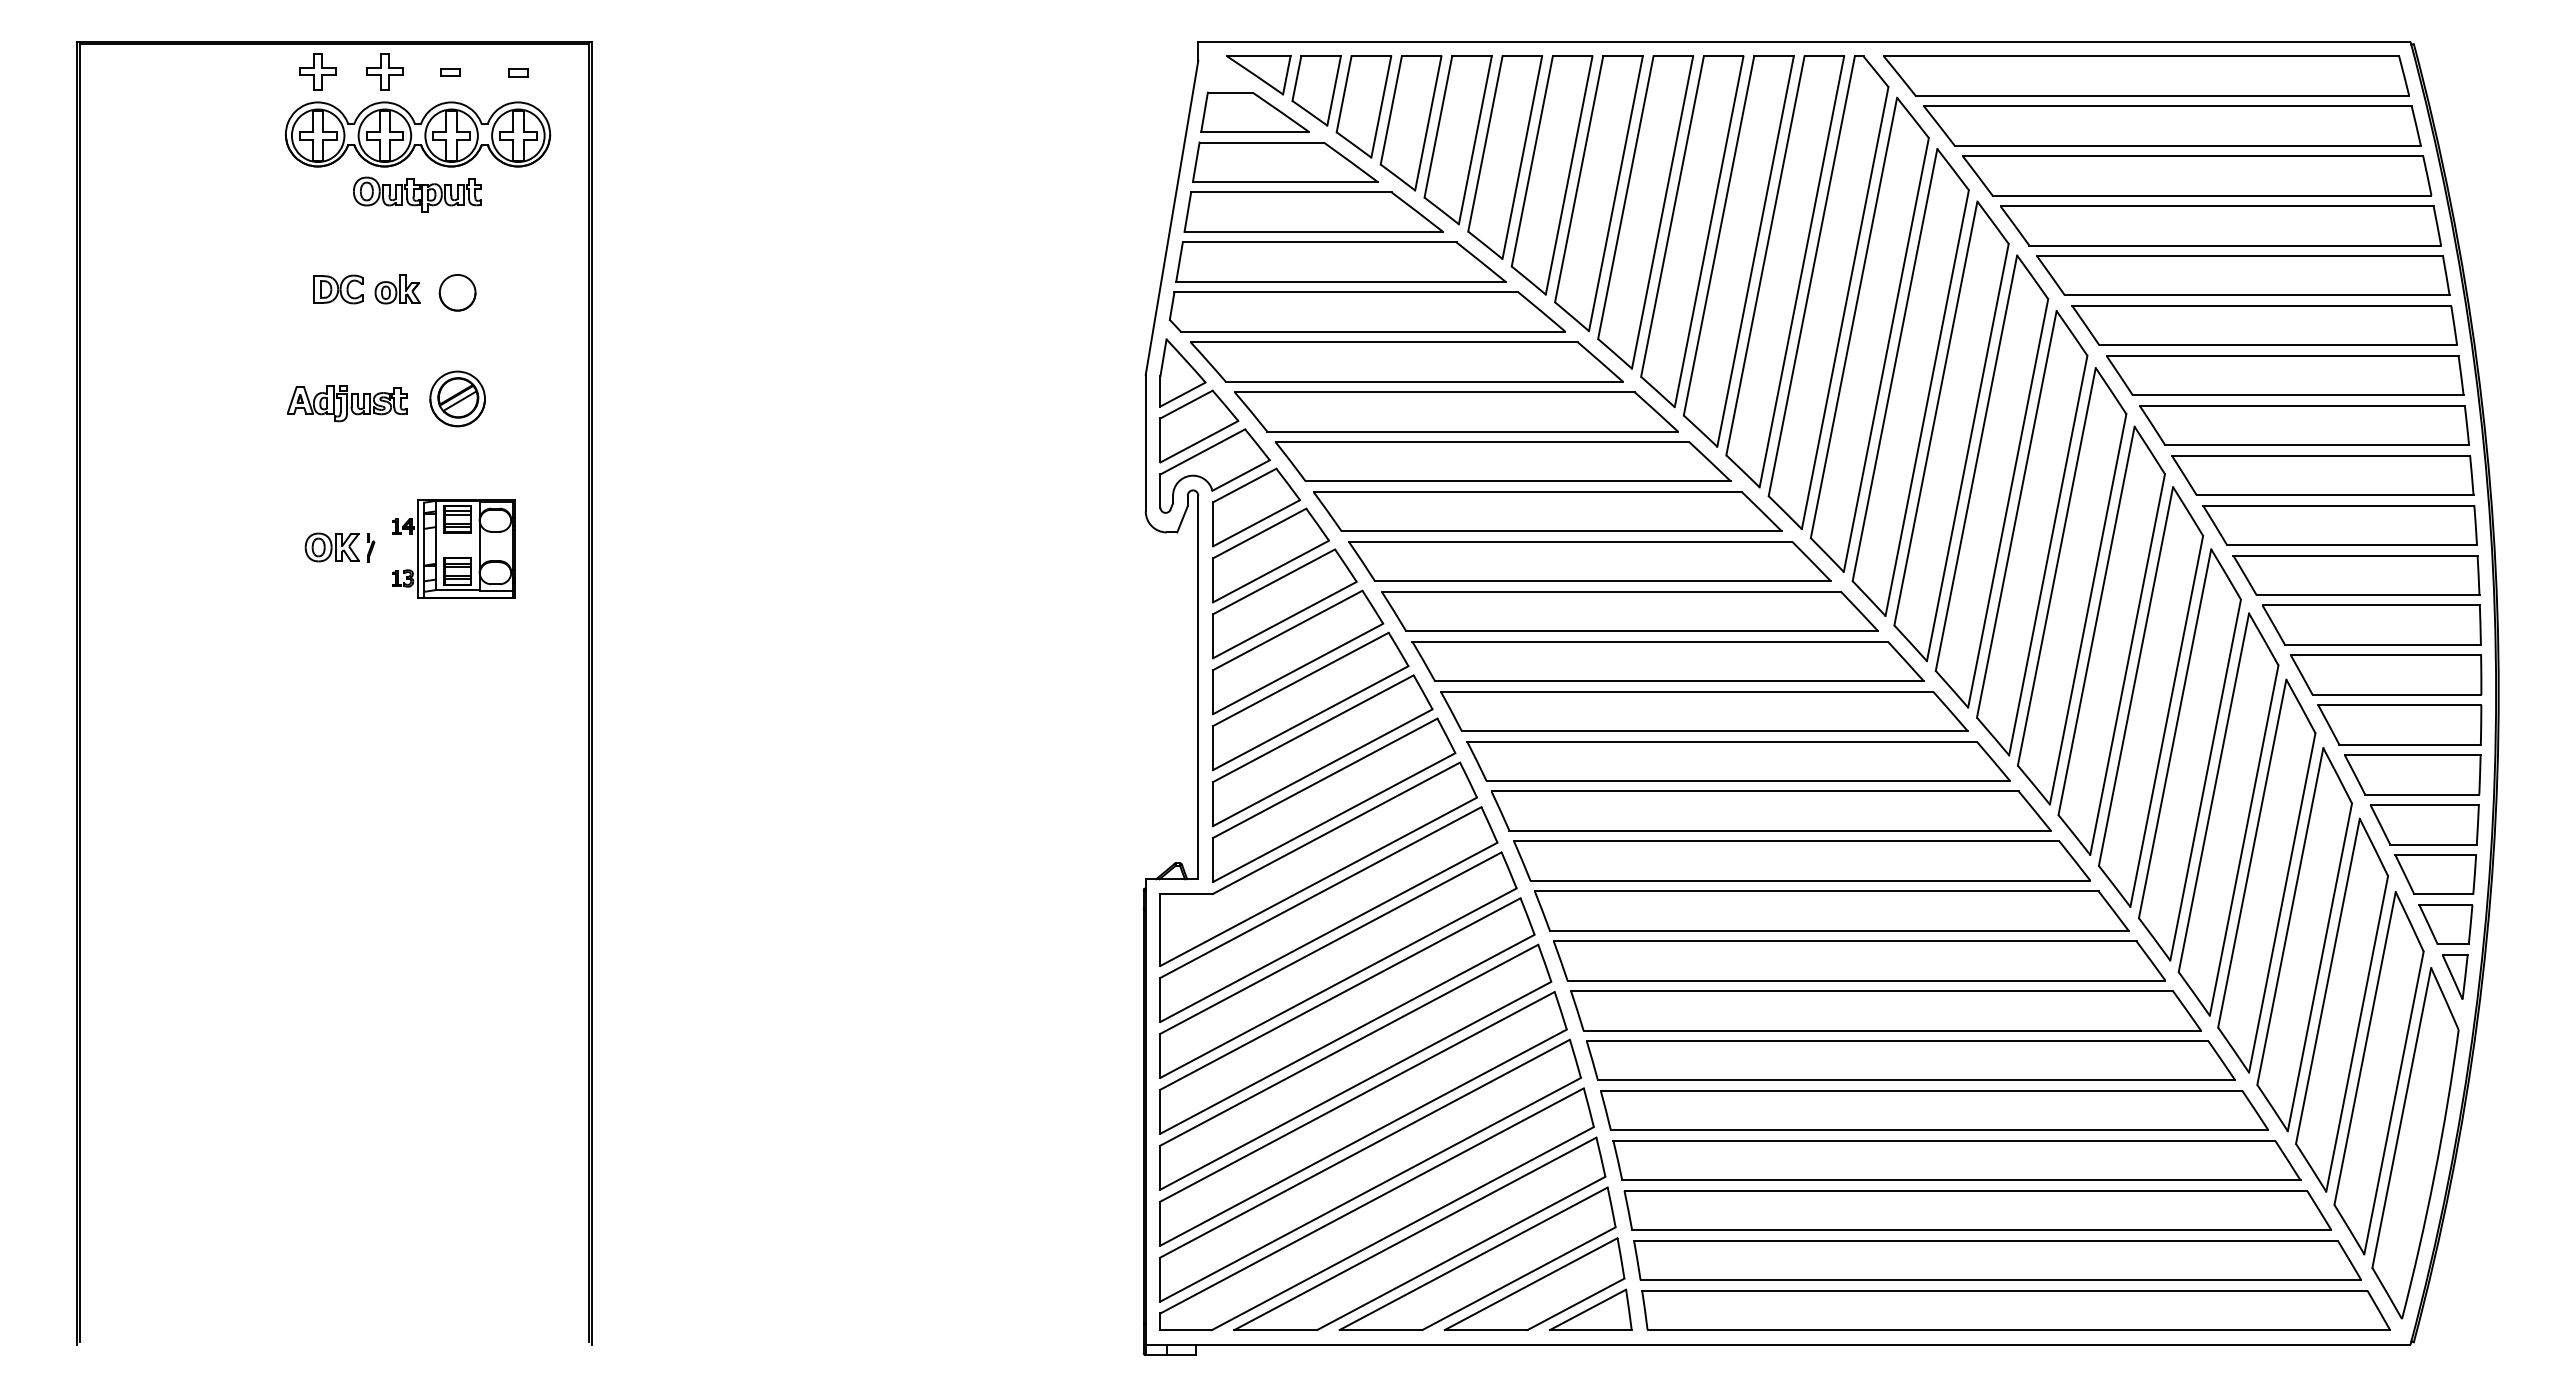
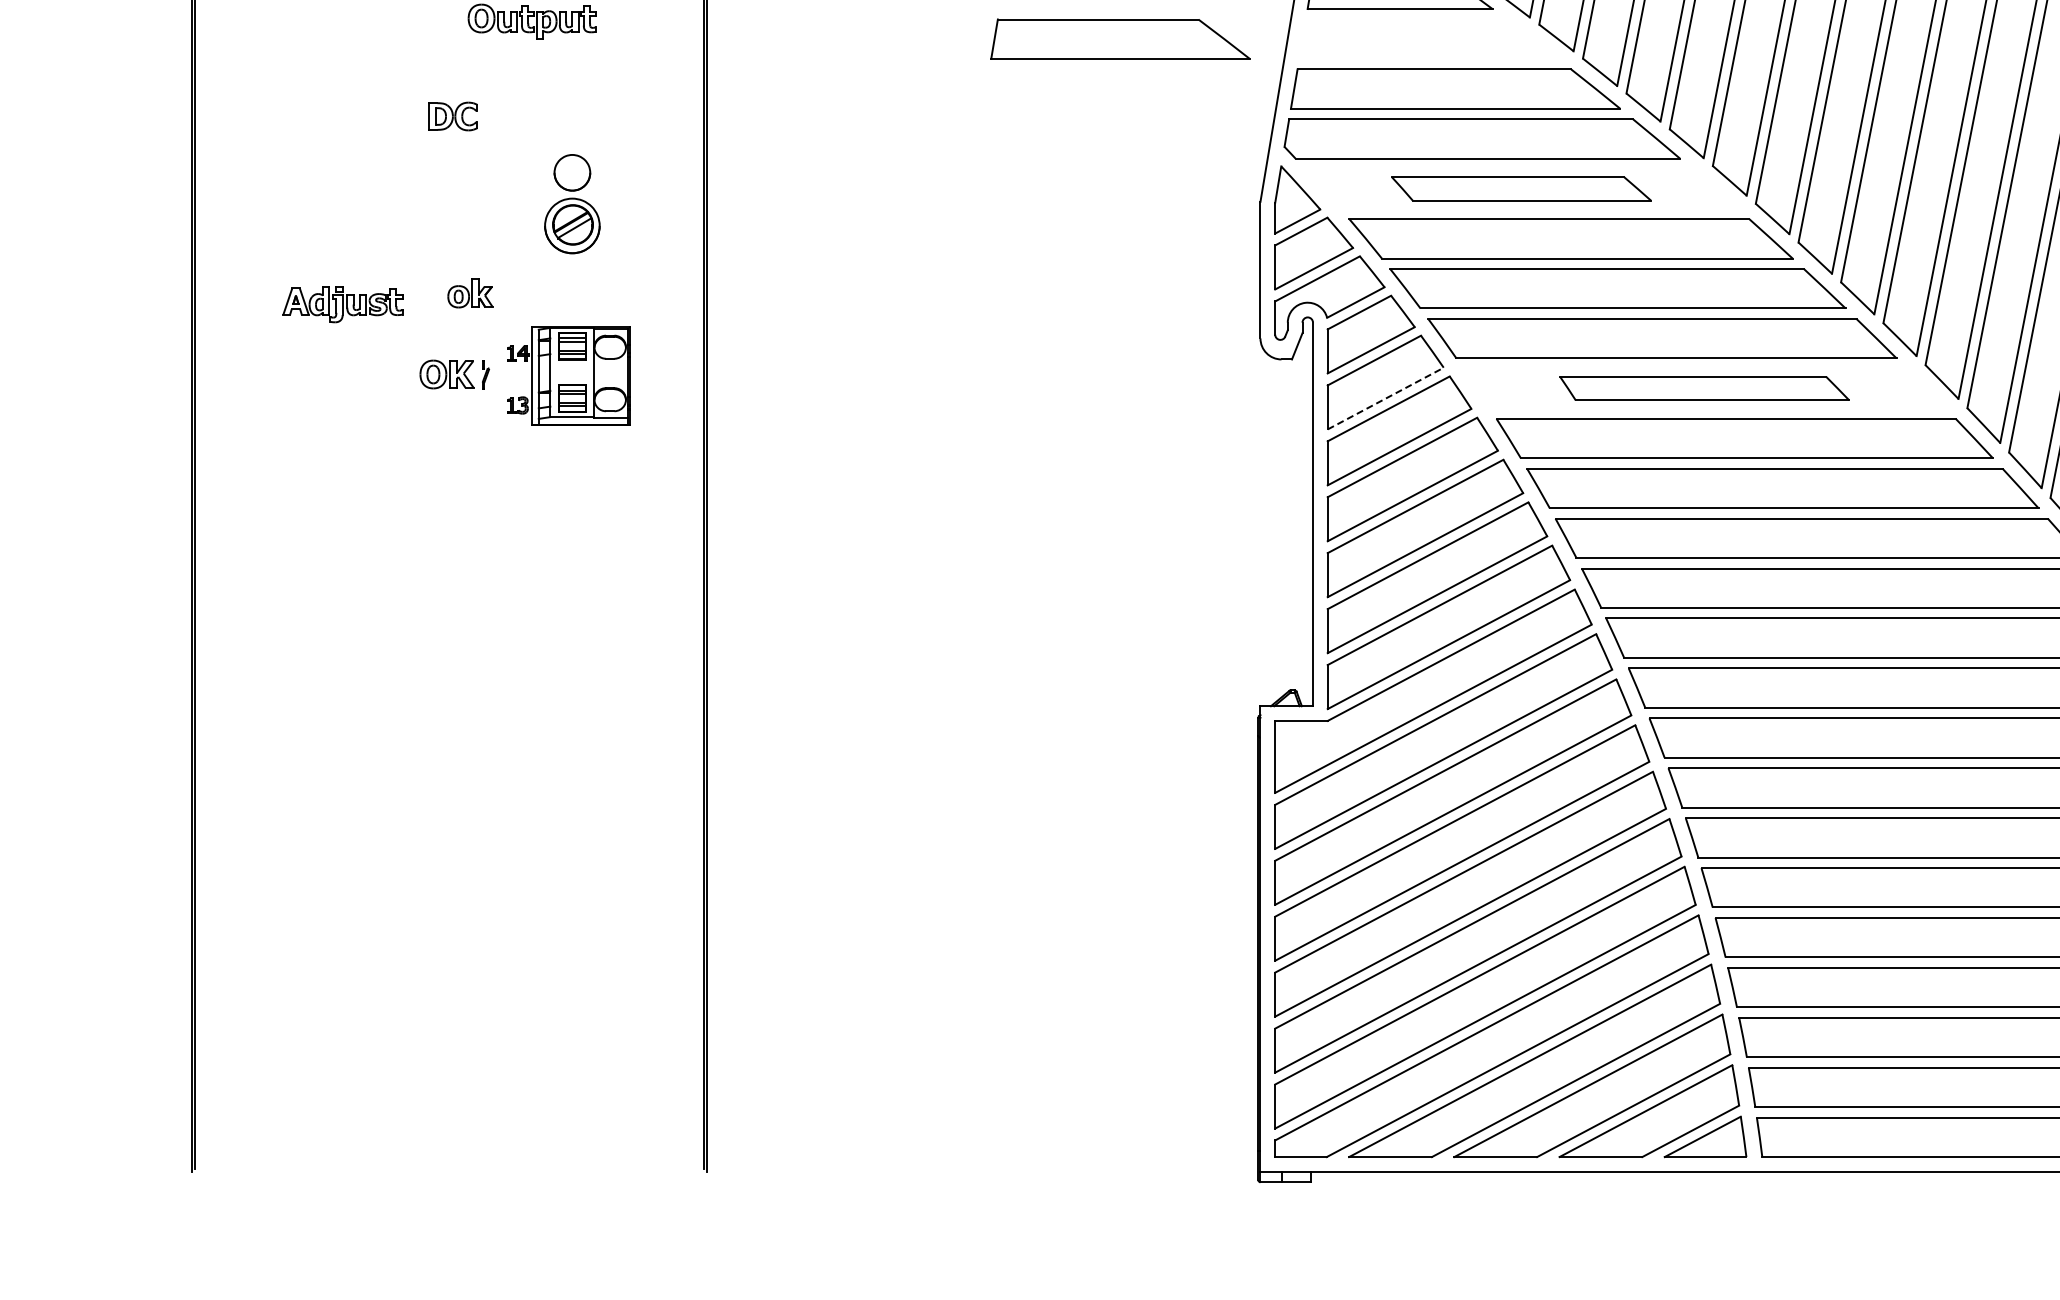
part: (1313, 211) -> (1120, 38), moved
part: (397, 289) -> (470, 293), moved
part: (457, 292) -> (572, 172), moved
part: (1406, 361) -> (1521, 188), size x0.6
part: (347, 403) -> (343, 304), moved
part: (1589, 561) -> (1704, 388), size x0.6
line: (1271, 571) -> (1386, 398), solid -> dashed

